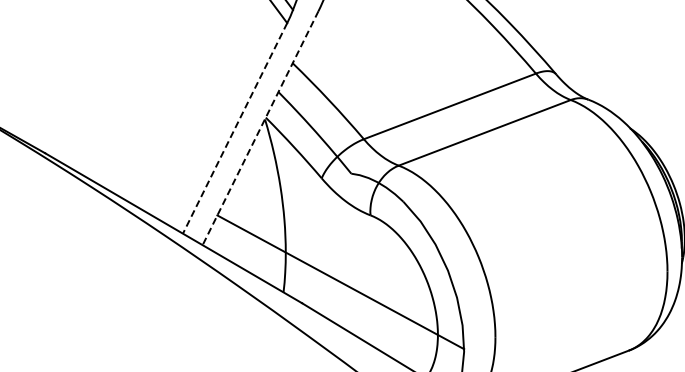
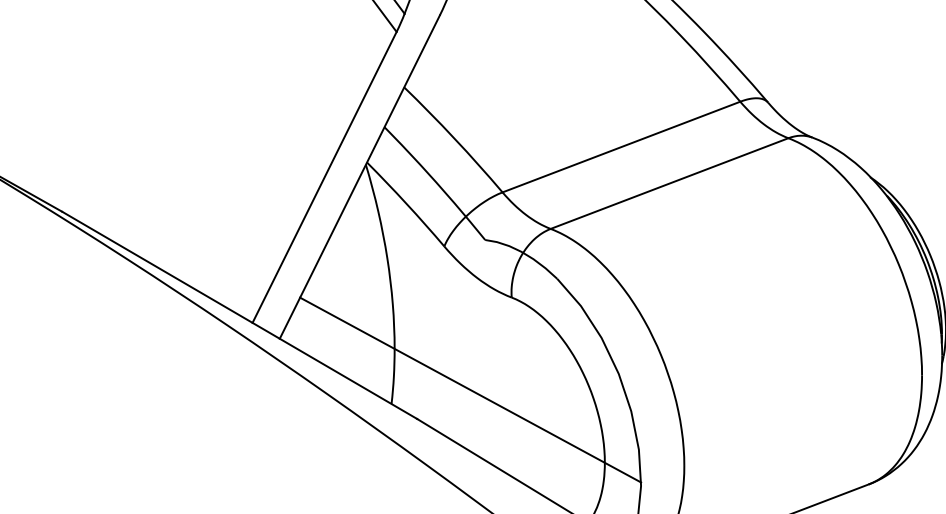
line: (234, 128) -> (323, 177), dashed -> solid
line: (260, 128) -> (359, 177), dashed -> solid

